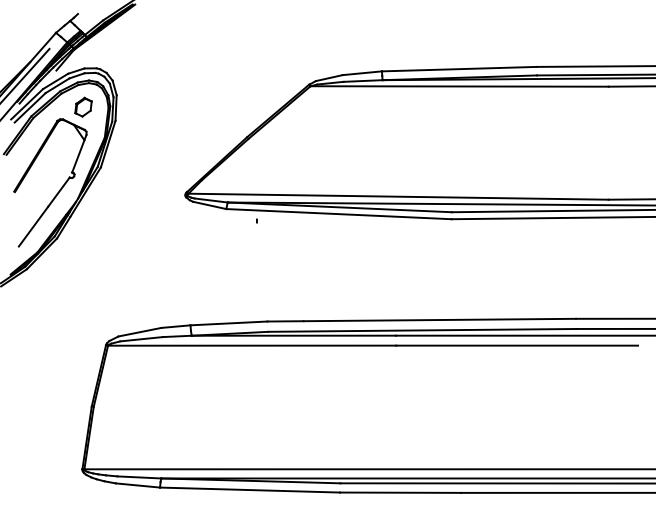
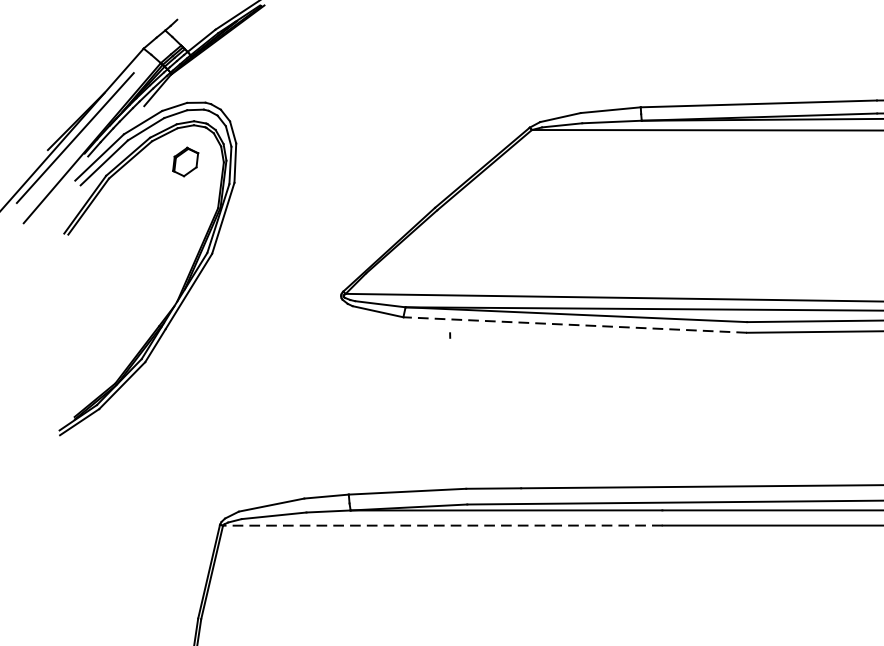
part: (59, 189) -> (149, 287), removed
line: (338, 214) -> (574, 325), solid -> dashed
line: (251, 345) -> (441, 525), solid -> dashed

